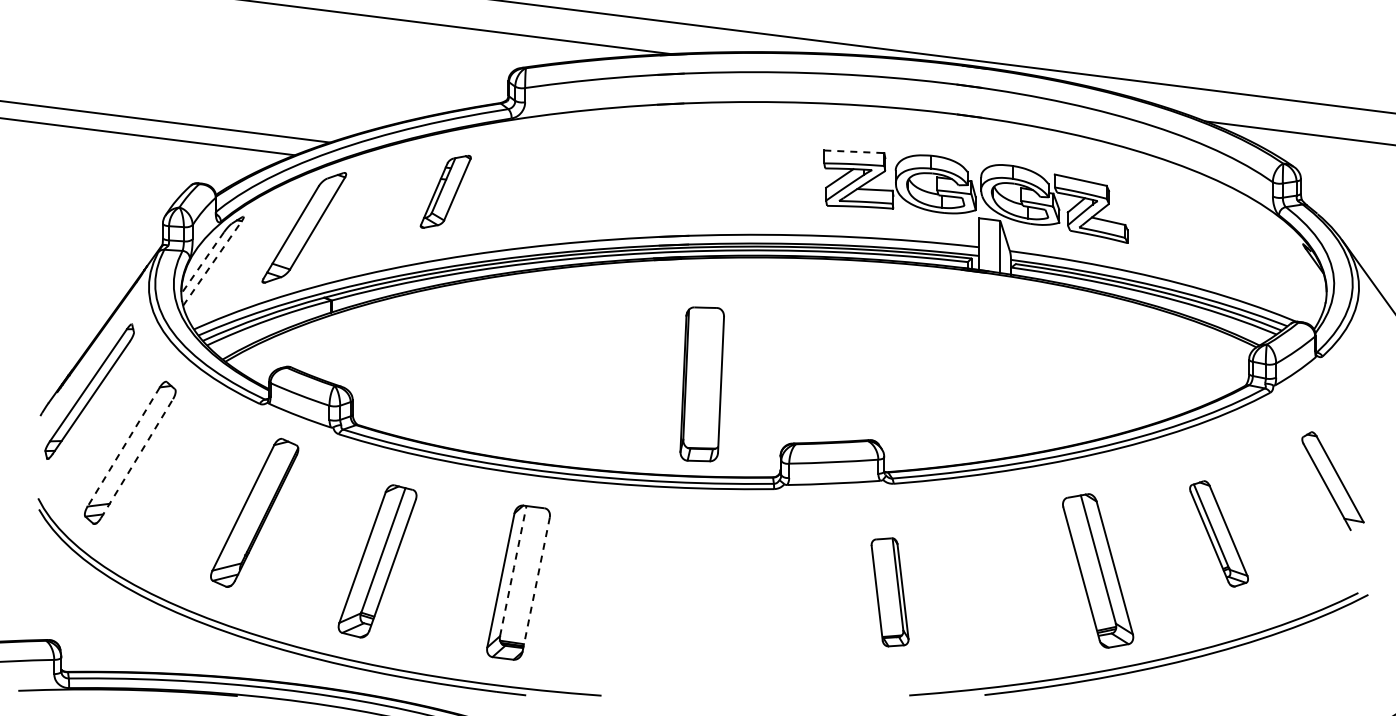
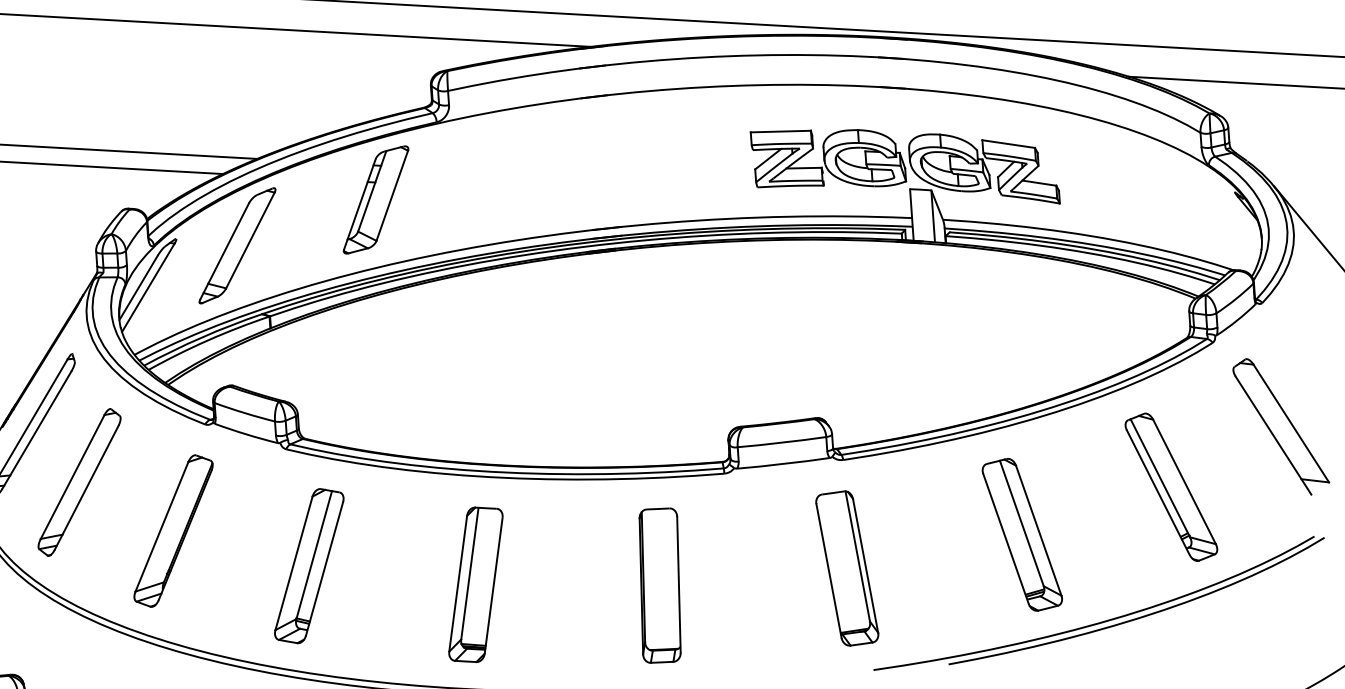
line: (854, 151) -> (781, 131), dashed -> solid
part: (445, 191) -> (375, 199), size x1.43
line: (202, 263) -> (138, 288), dashed -> solid
line: (212, 263) -> (148, 287), dashed -> solid
part: (701, 384) -> (659, 585), moved
line: (123, 446) -> (72, 476), dashed -> solid
line: (136, 458) -> (86, 487), dashed -> solid
part: (1332, 480) -> (1280, 426), size x1.43
part: (254, 512) -> (173, 530), moved
part: (1218, 533) -> (1170, 486), size x1.43
part: (377, 561) -> (309, 566), moved
line: (513, 570) -> (470, 573), dashed -> solid
part: (1098, 570) -> (1022, 534), moved
line: (536, 583) -> (493, 584), dashed -> solid
part: (889, 592) -> (846, 568), size x1.43

